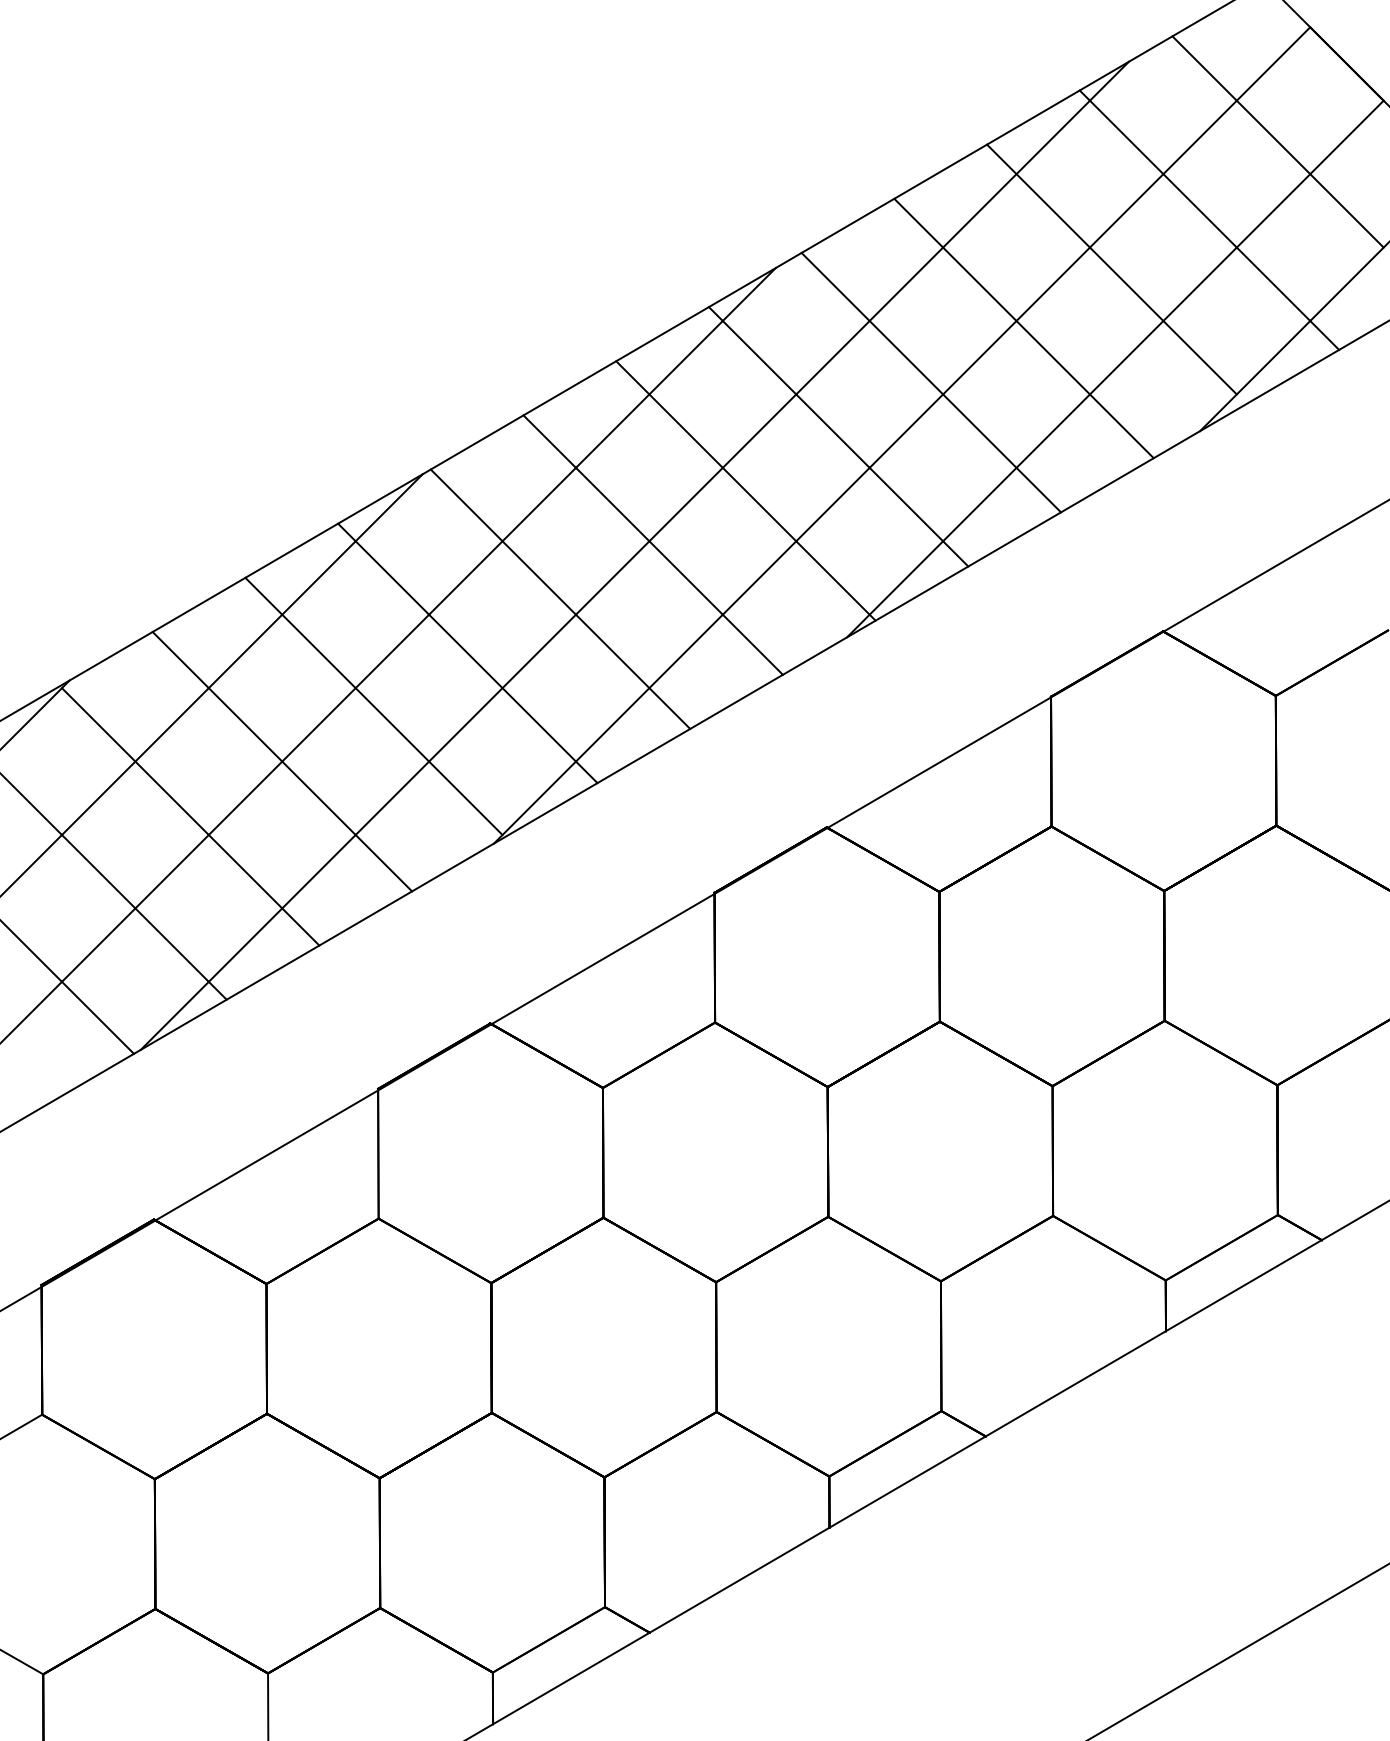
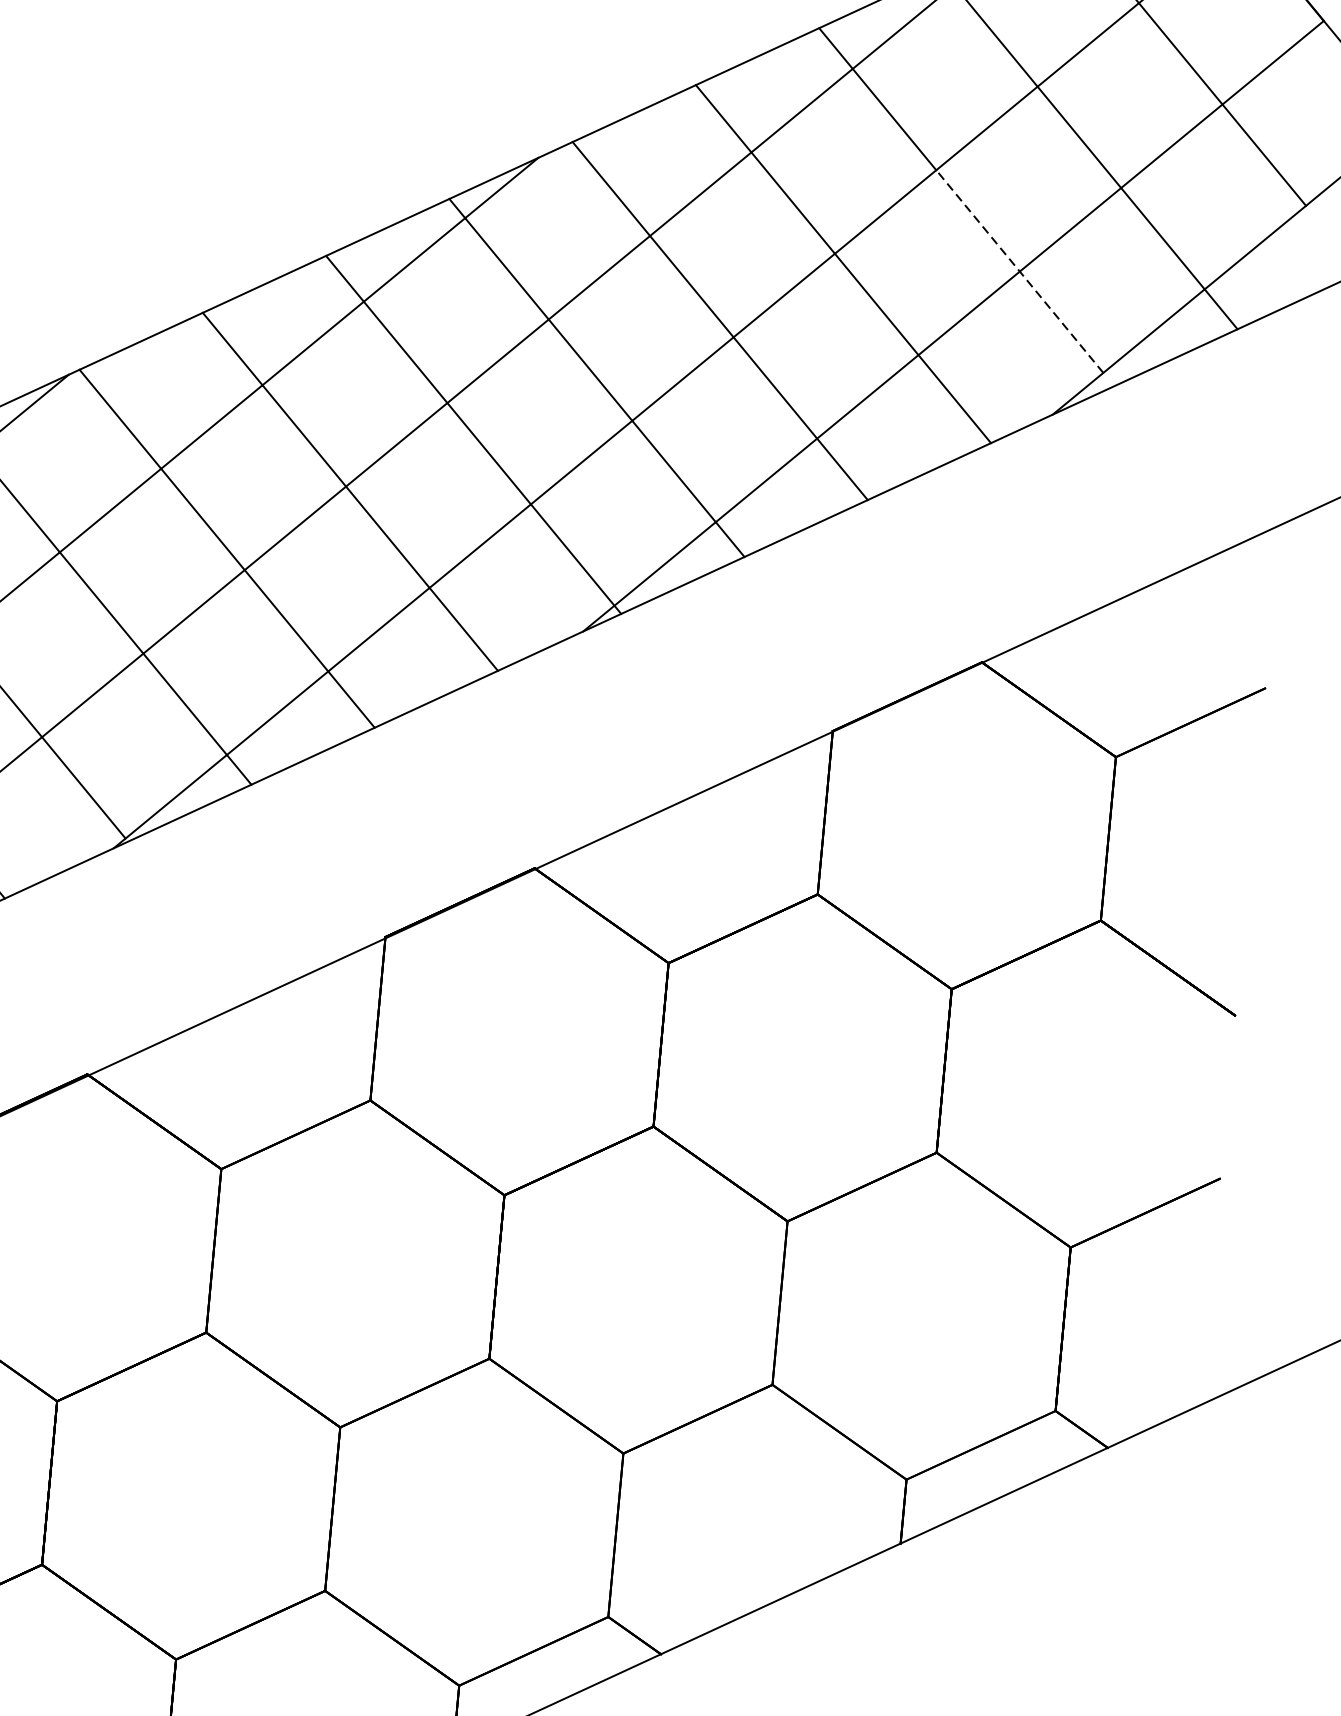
line: (1163, 321) -> (1019, 272), solid -> dashed

